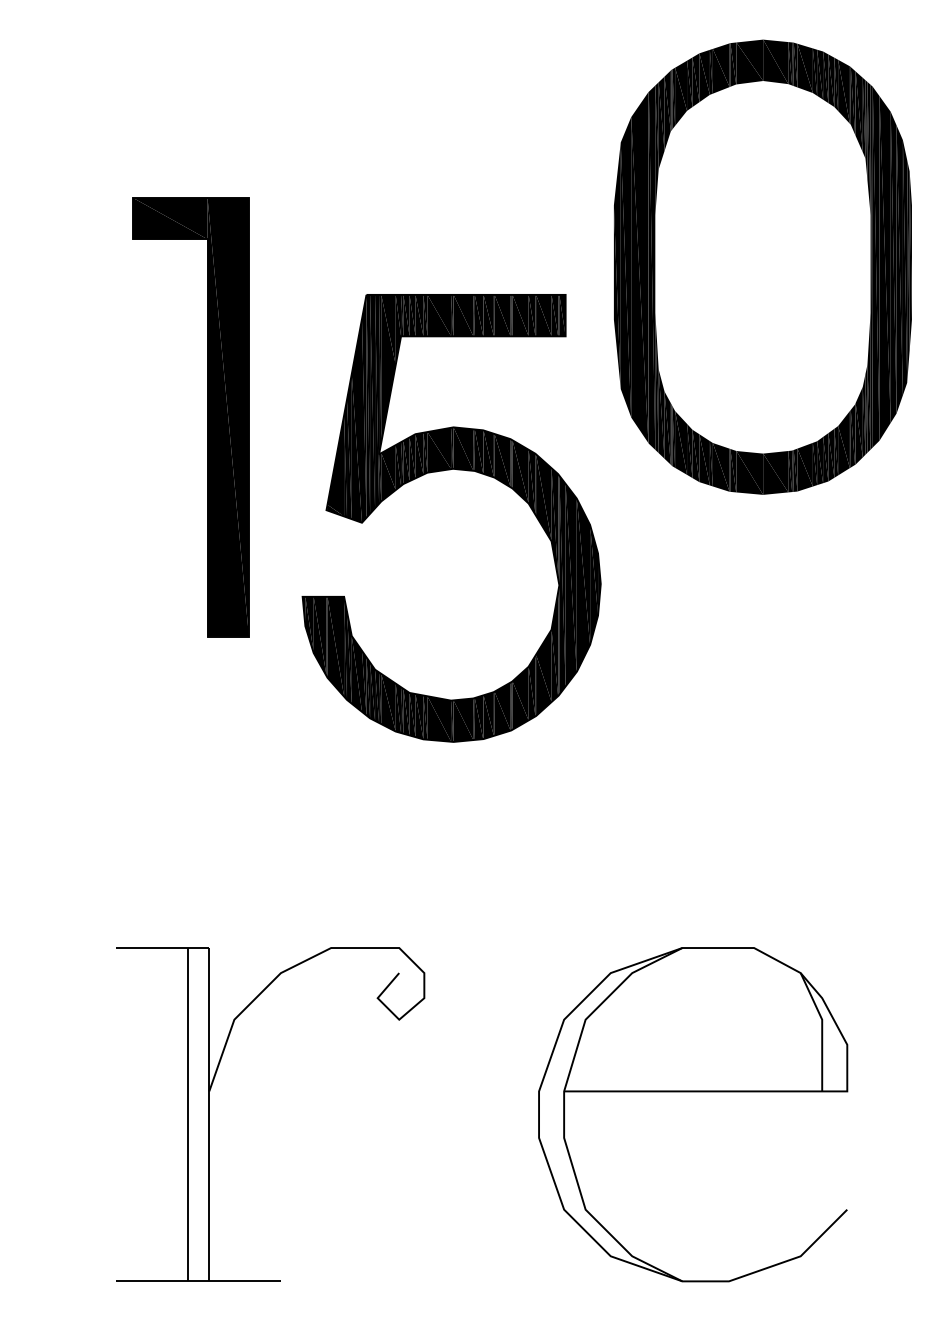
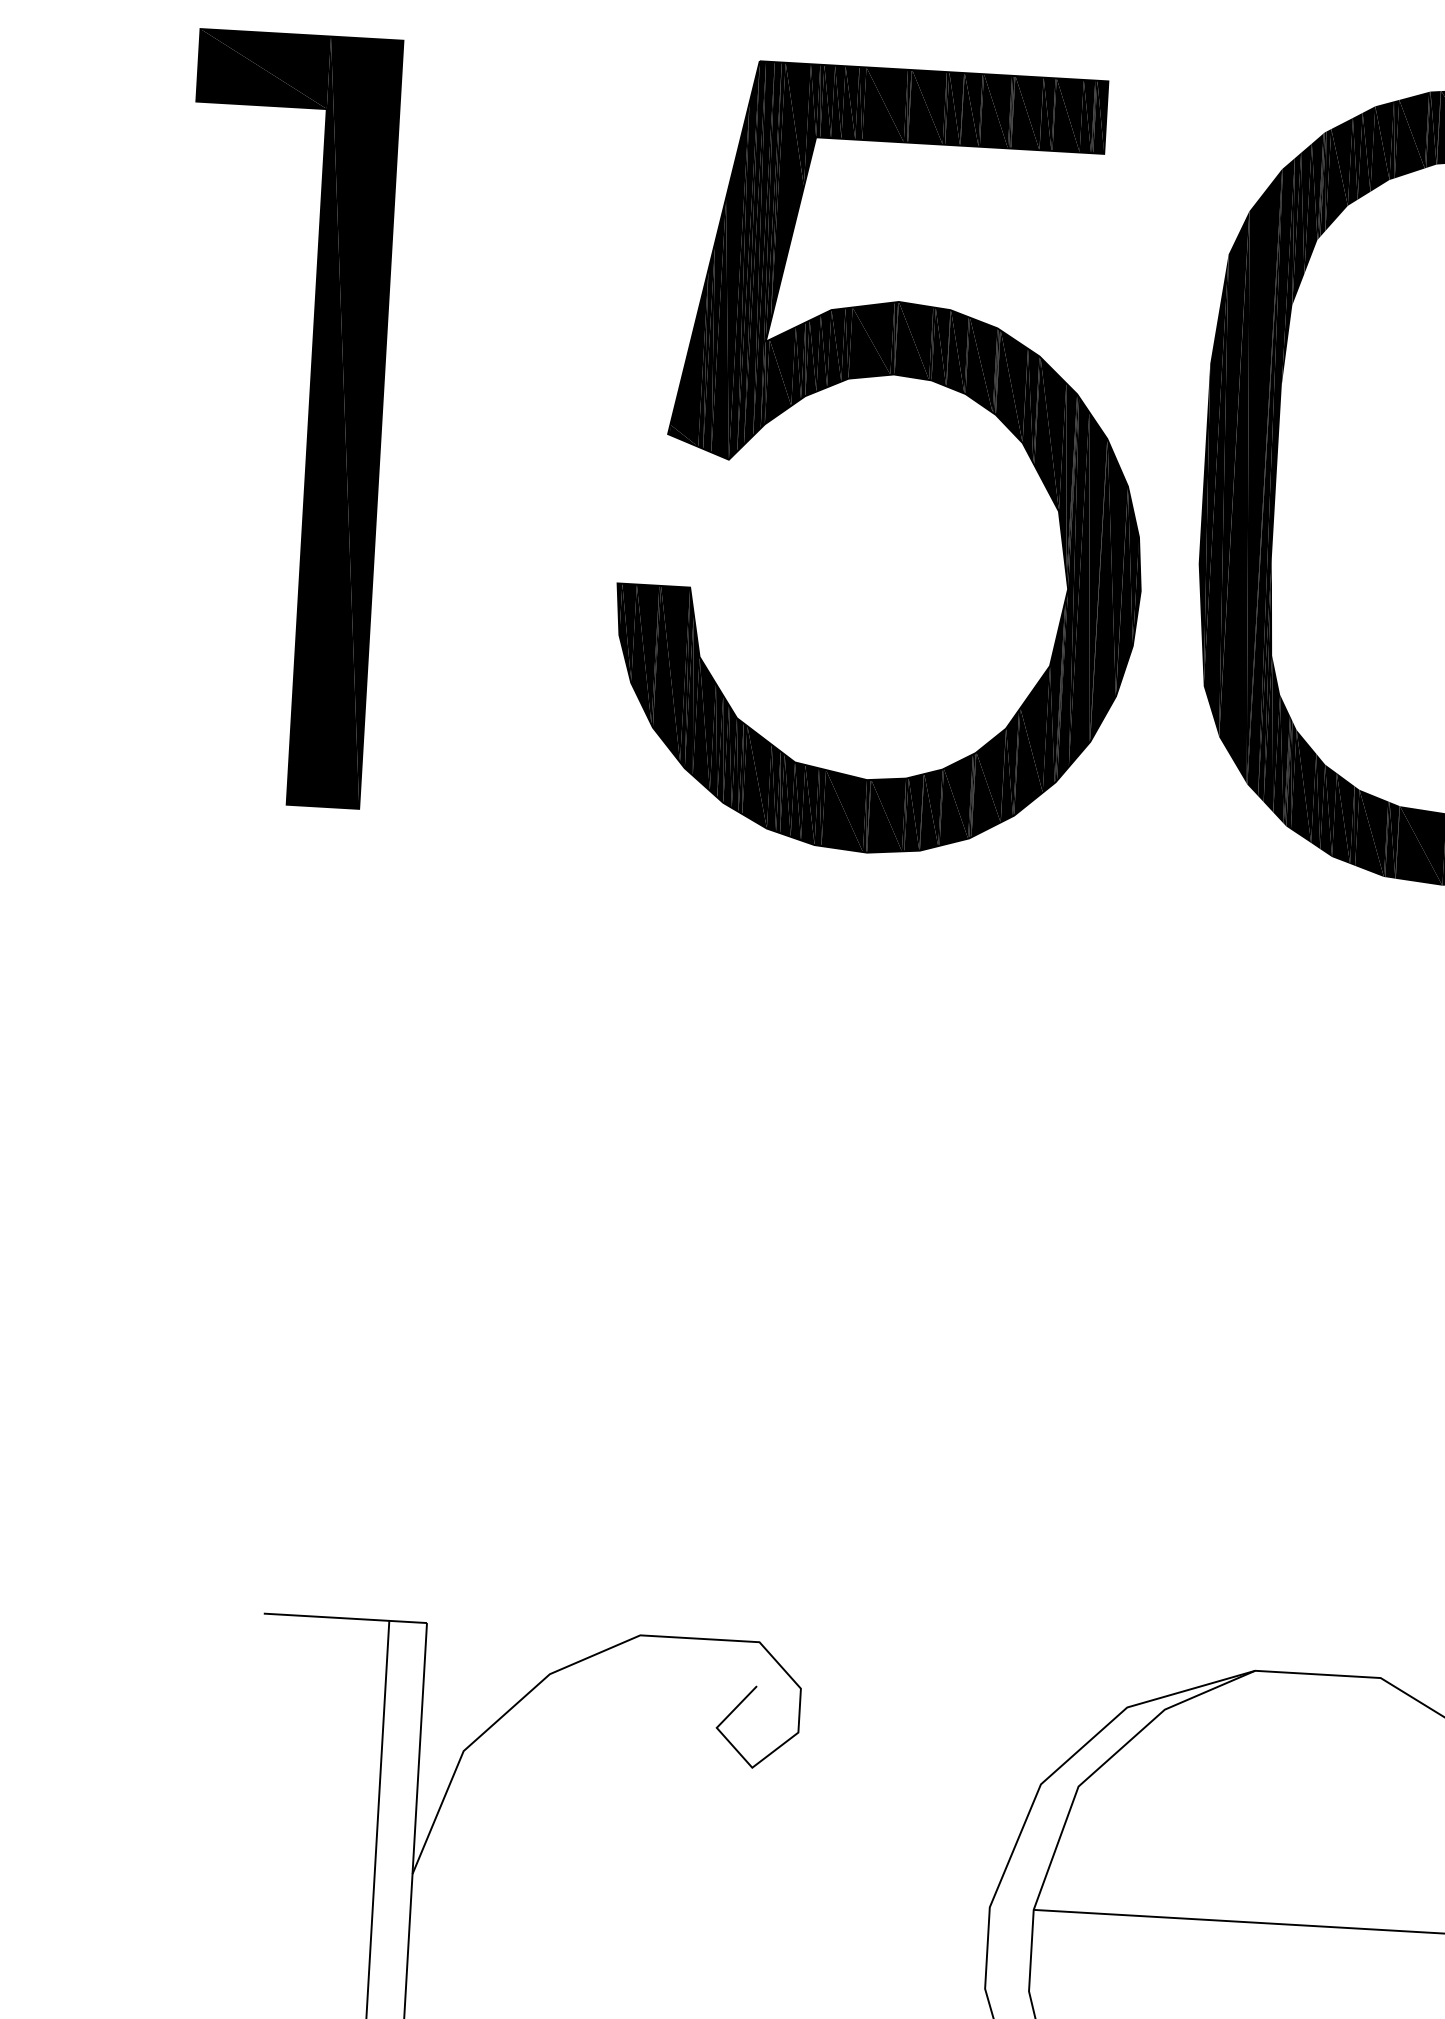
part: (207, 417) -> (308, 420), moved
part: (443, 471) -> (876, 378), moved

